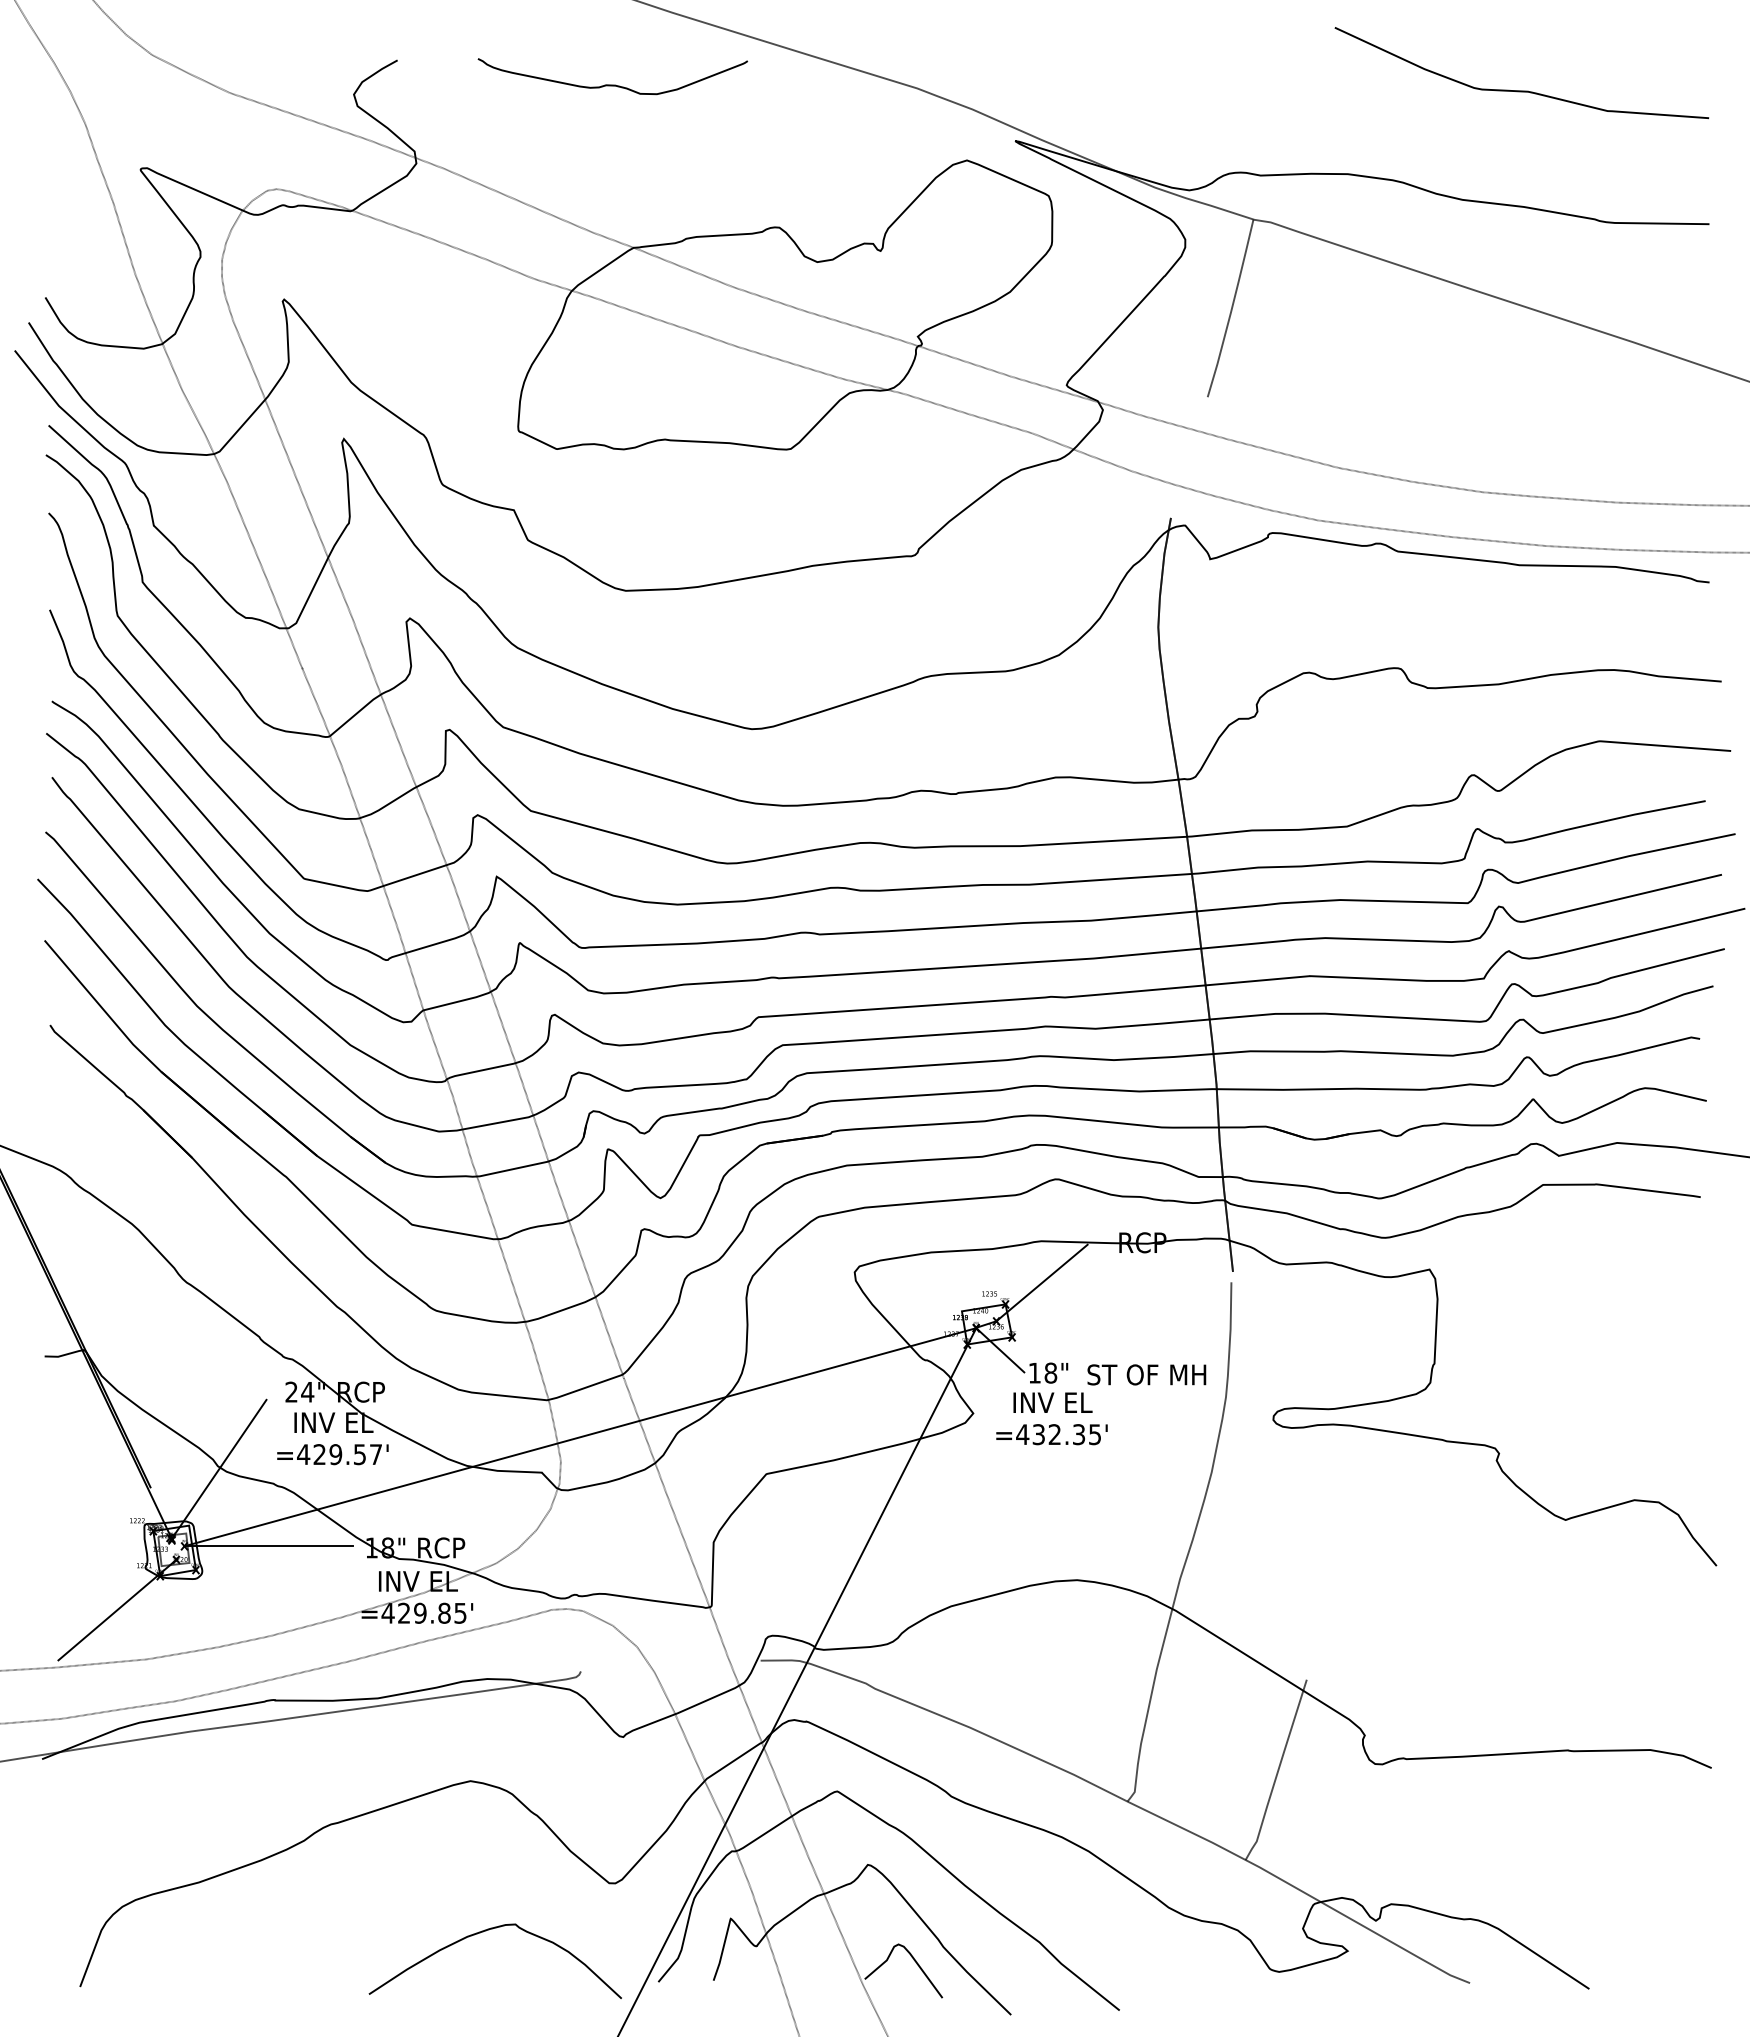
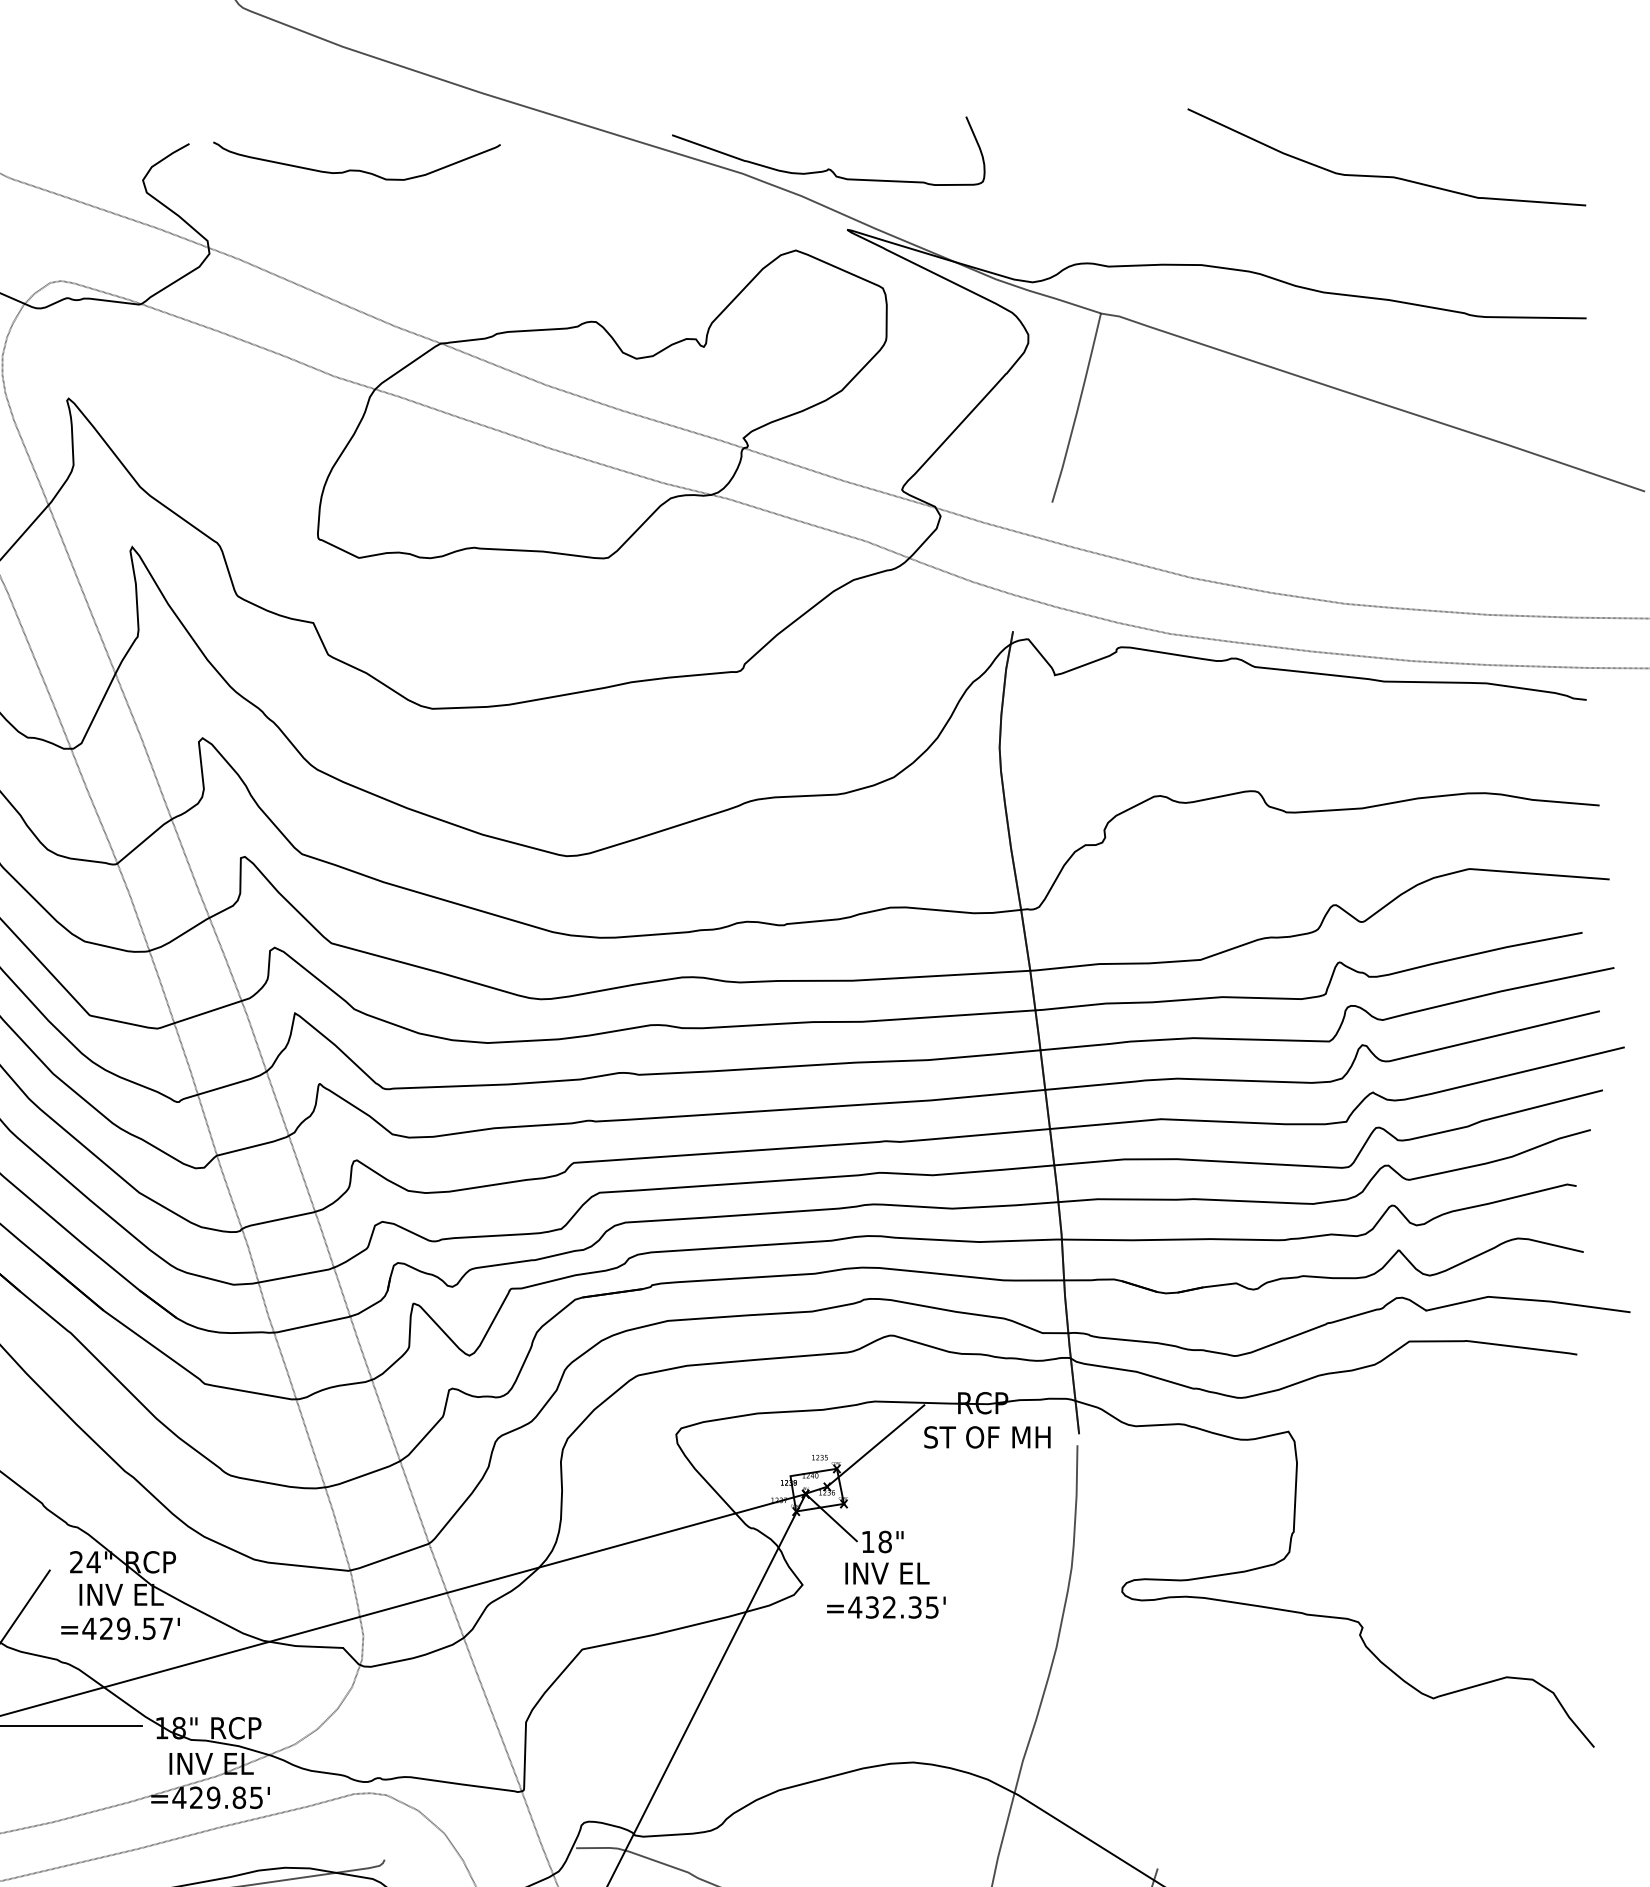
curve: (997, 83) -> (828, 168), added
curve: (612, 84) -> (356, 169), moved
text: (1146, 1374) -> (987, 1436), moved

